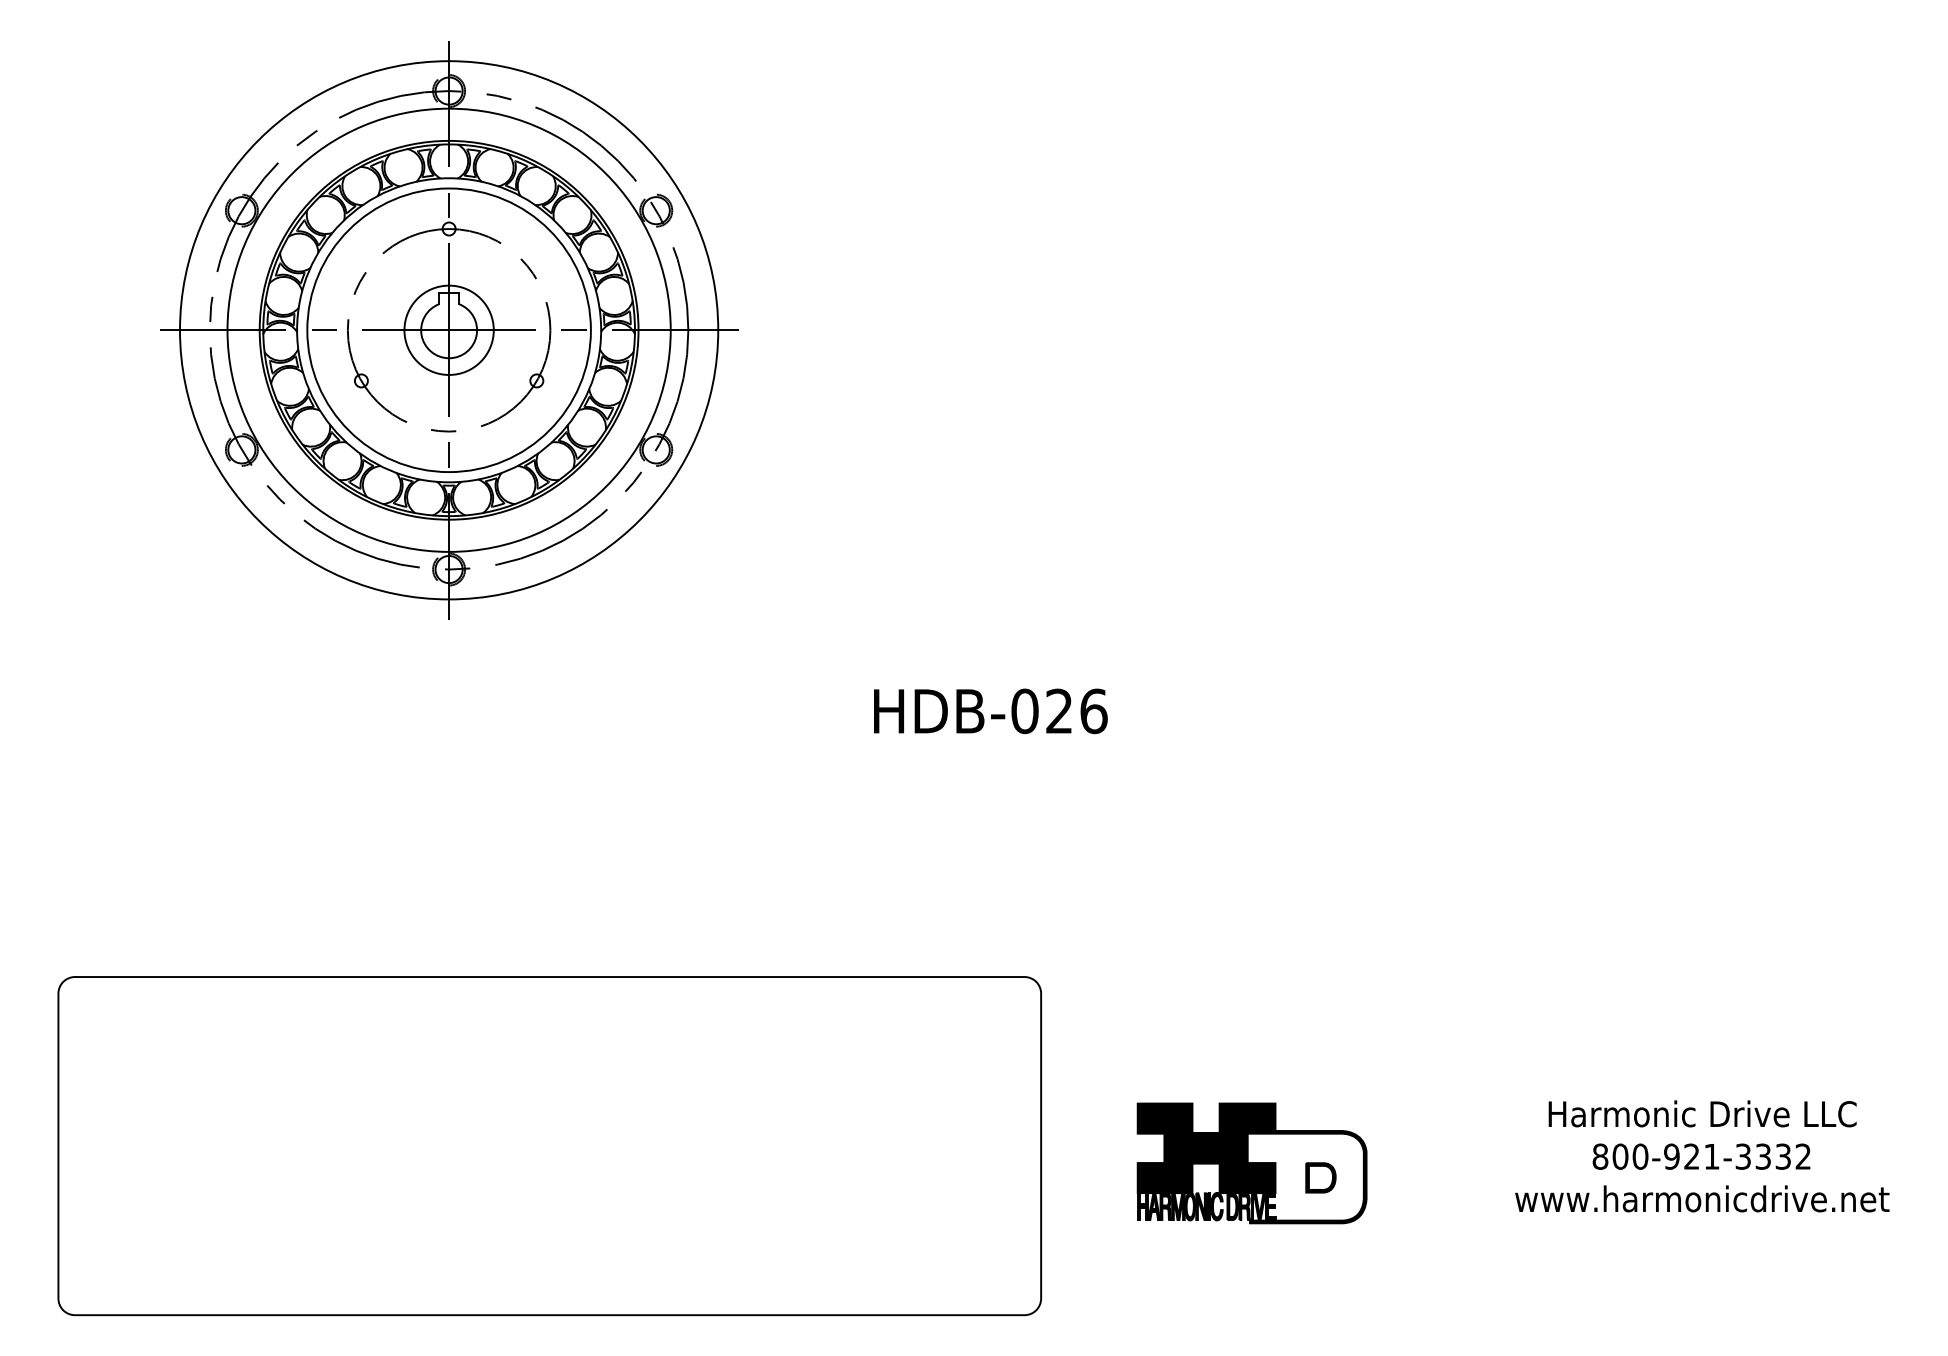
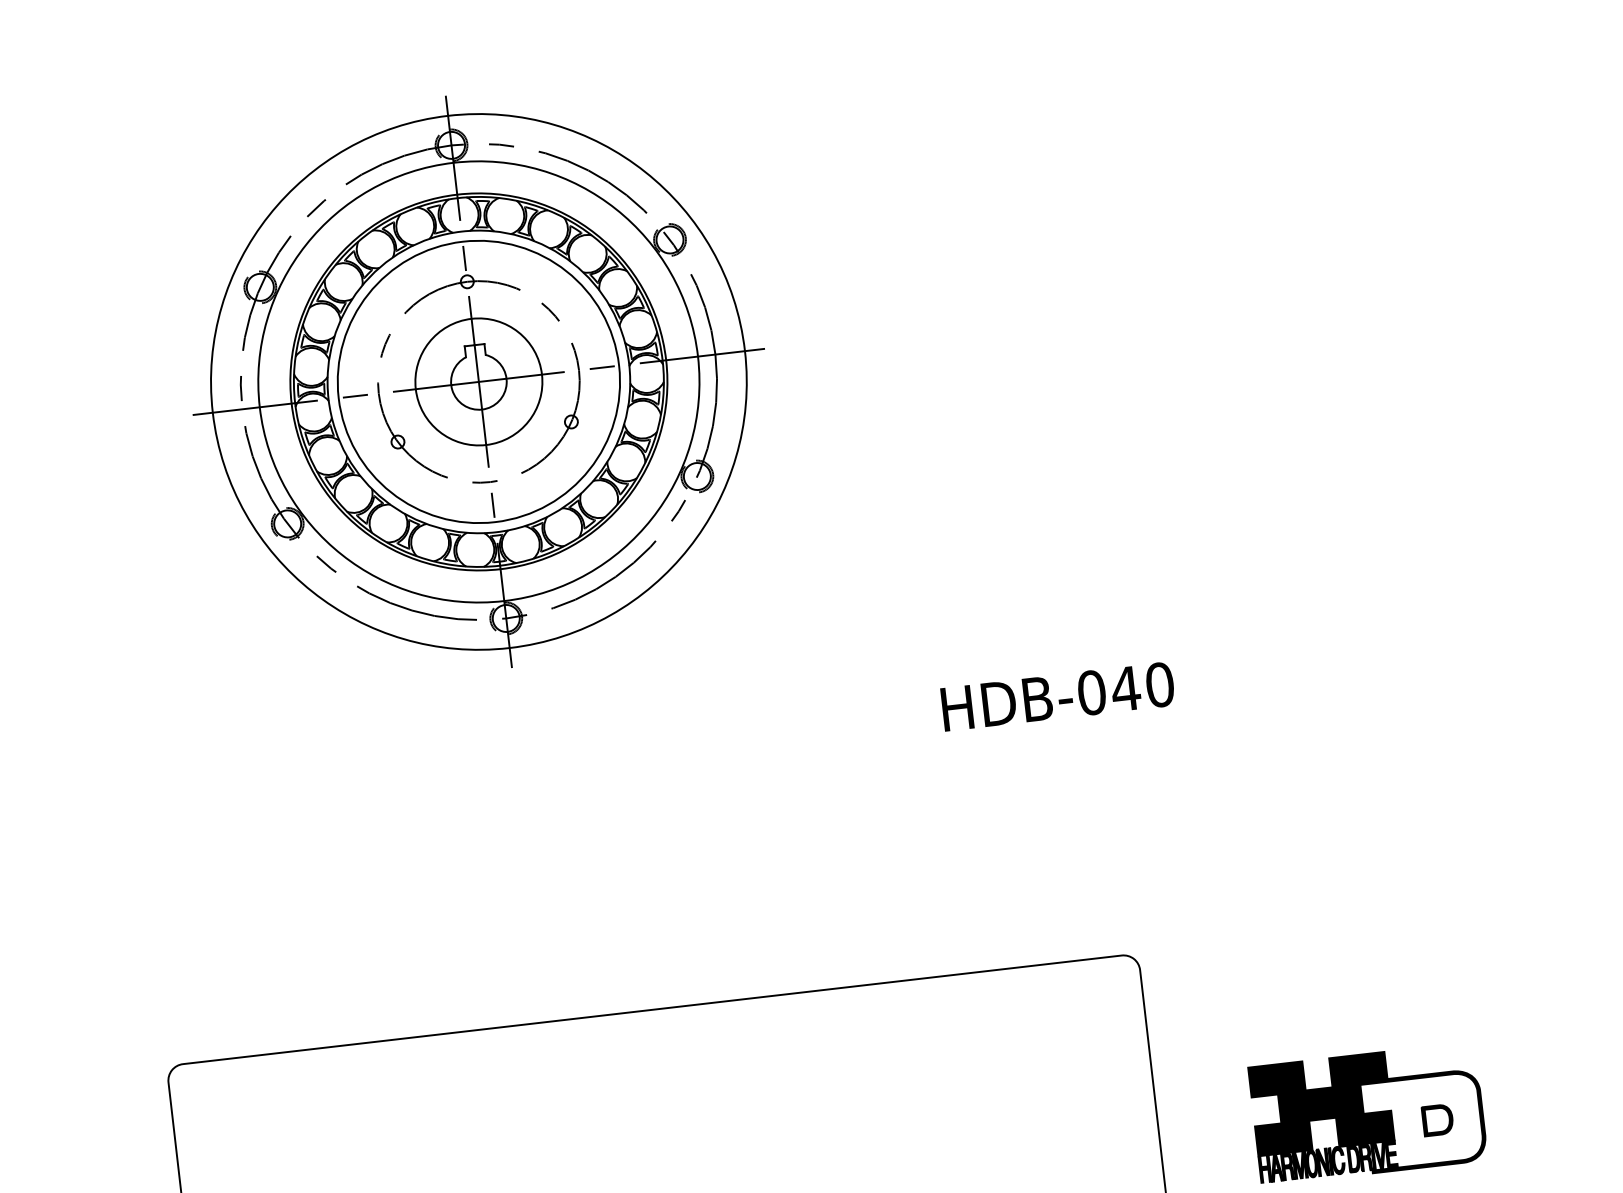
circle: (448, 330) -> (478, 382), size x1.43
text: (1076, 710) -> (1142, 686), HDB-026 -> HDB-040

